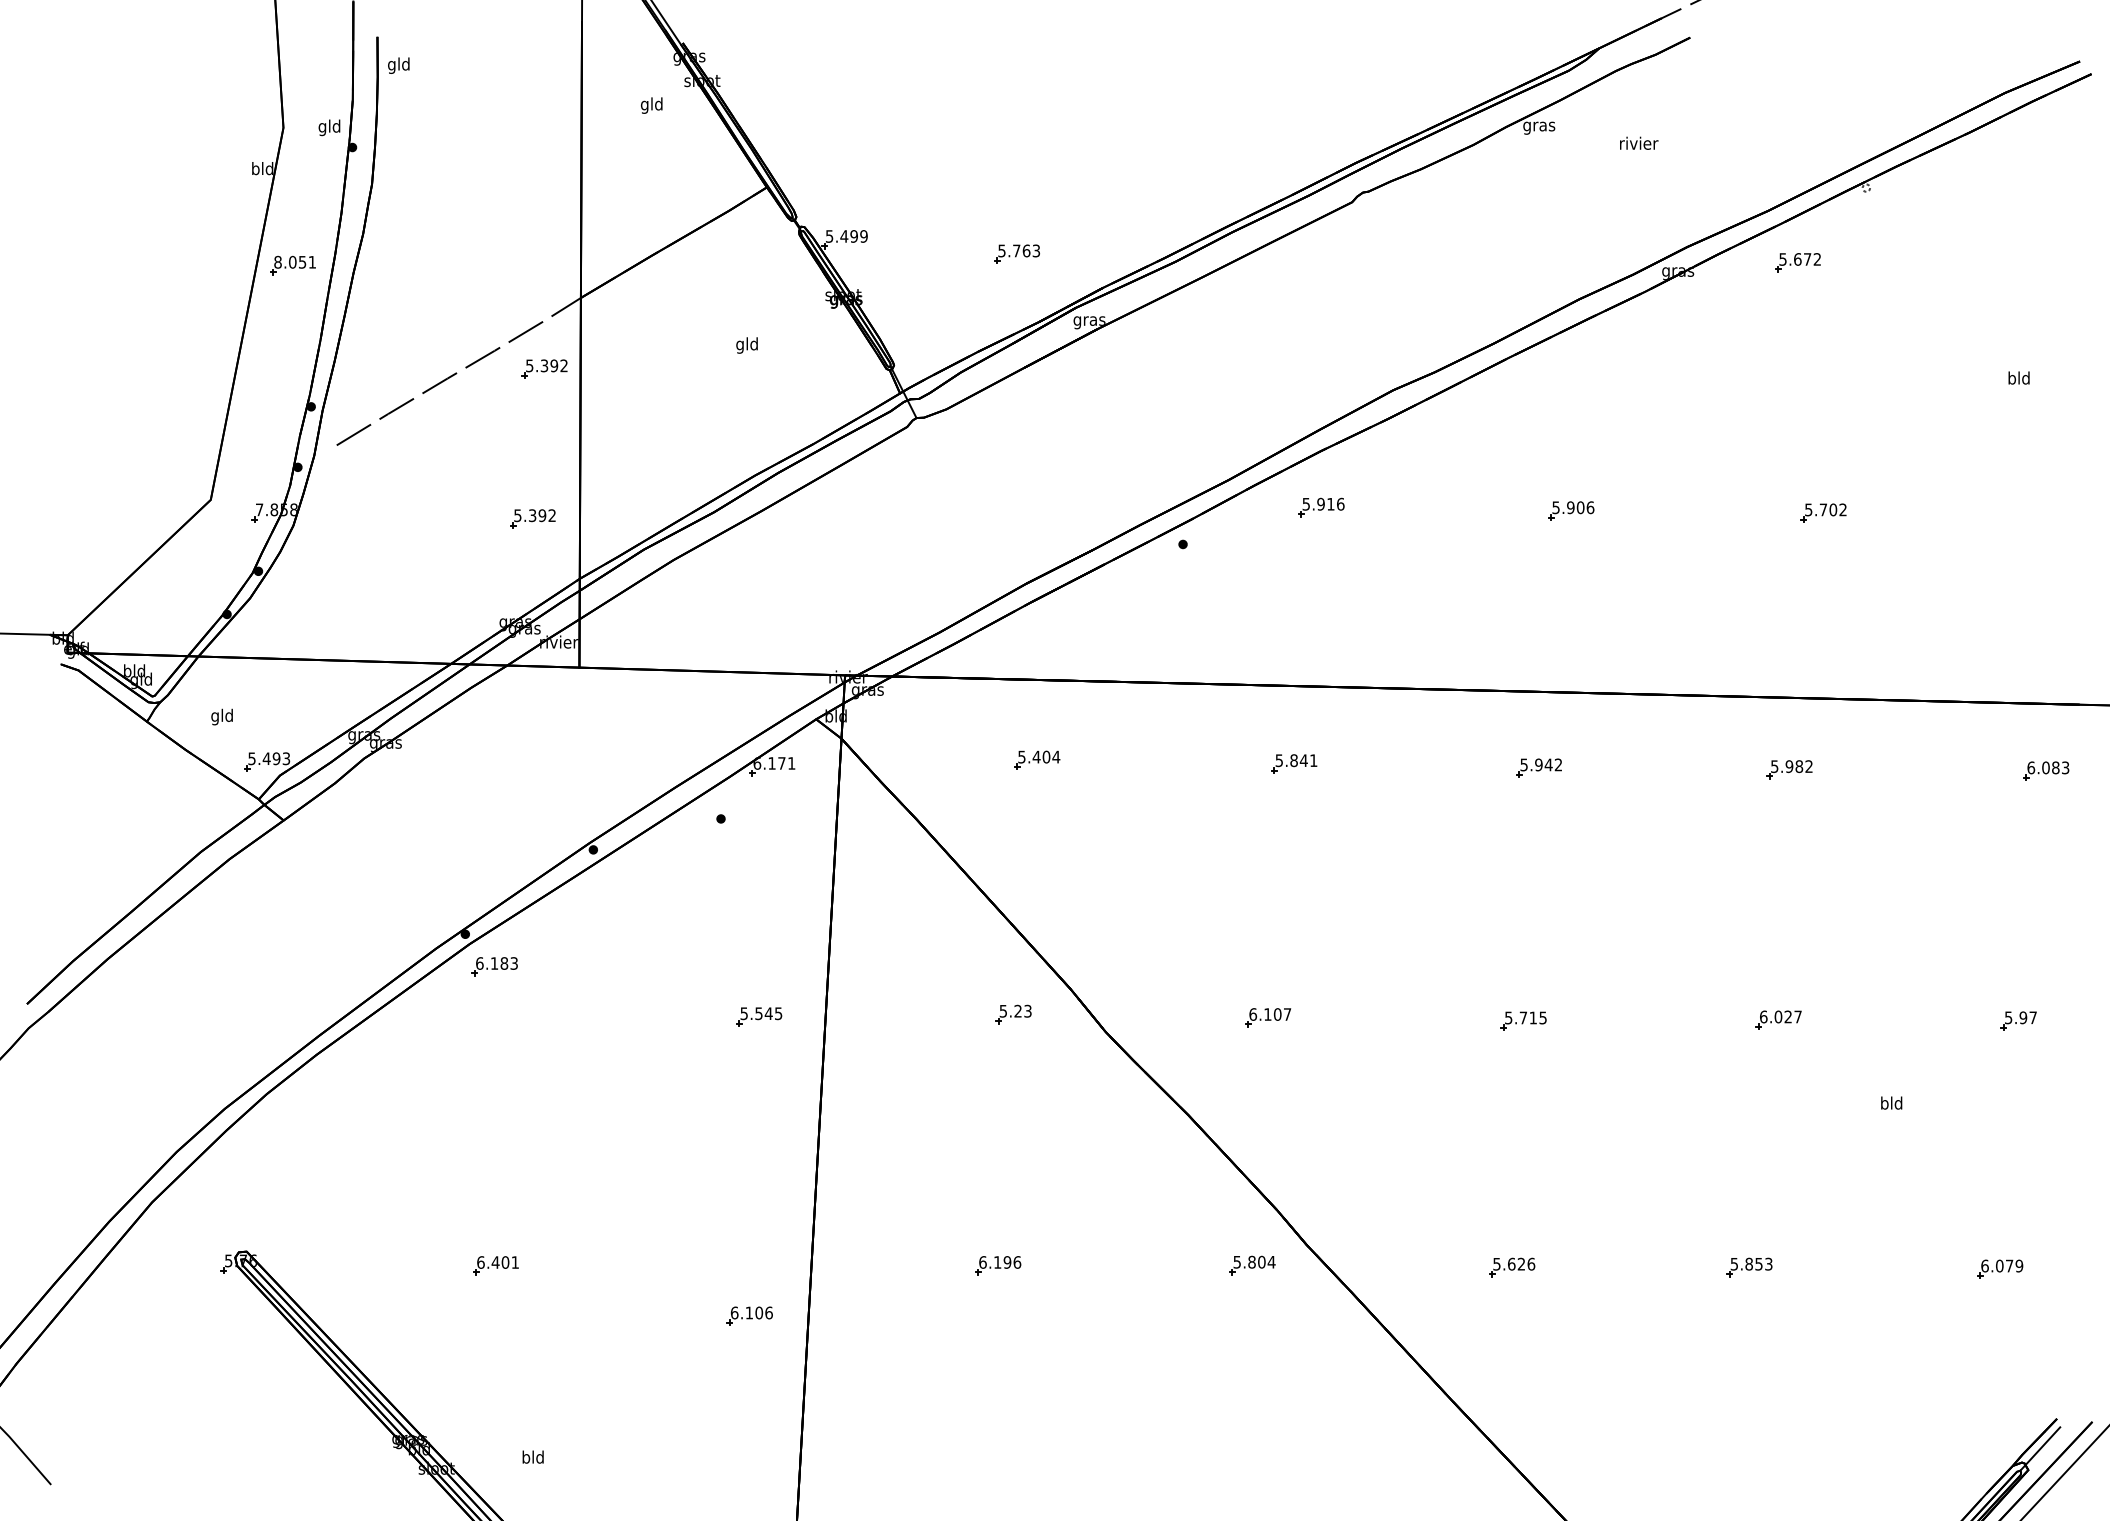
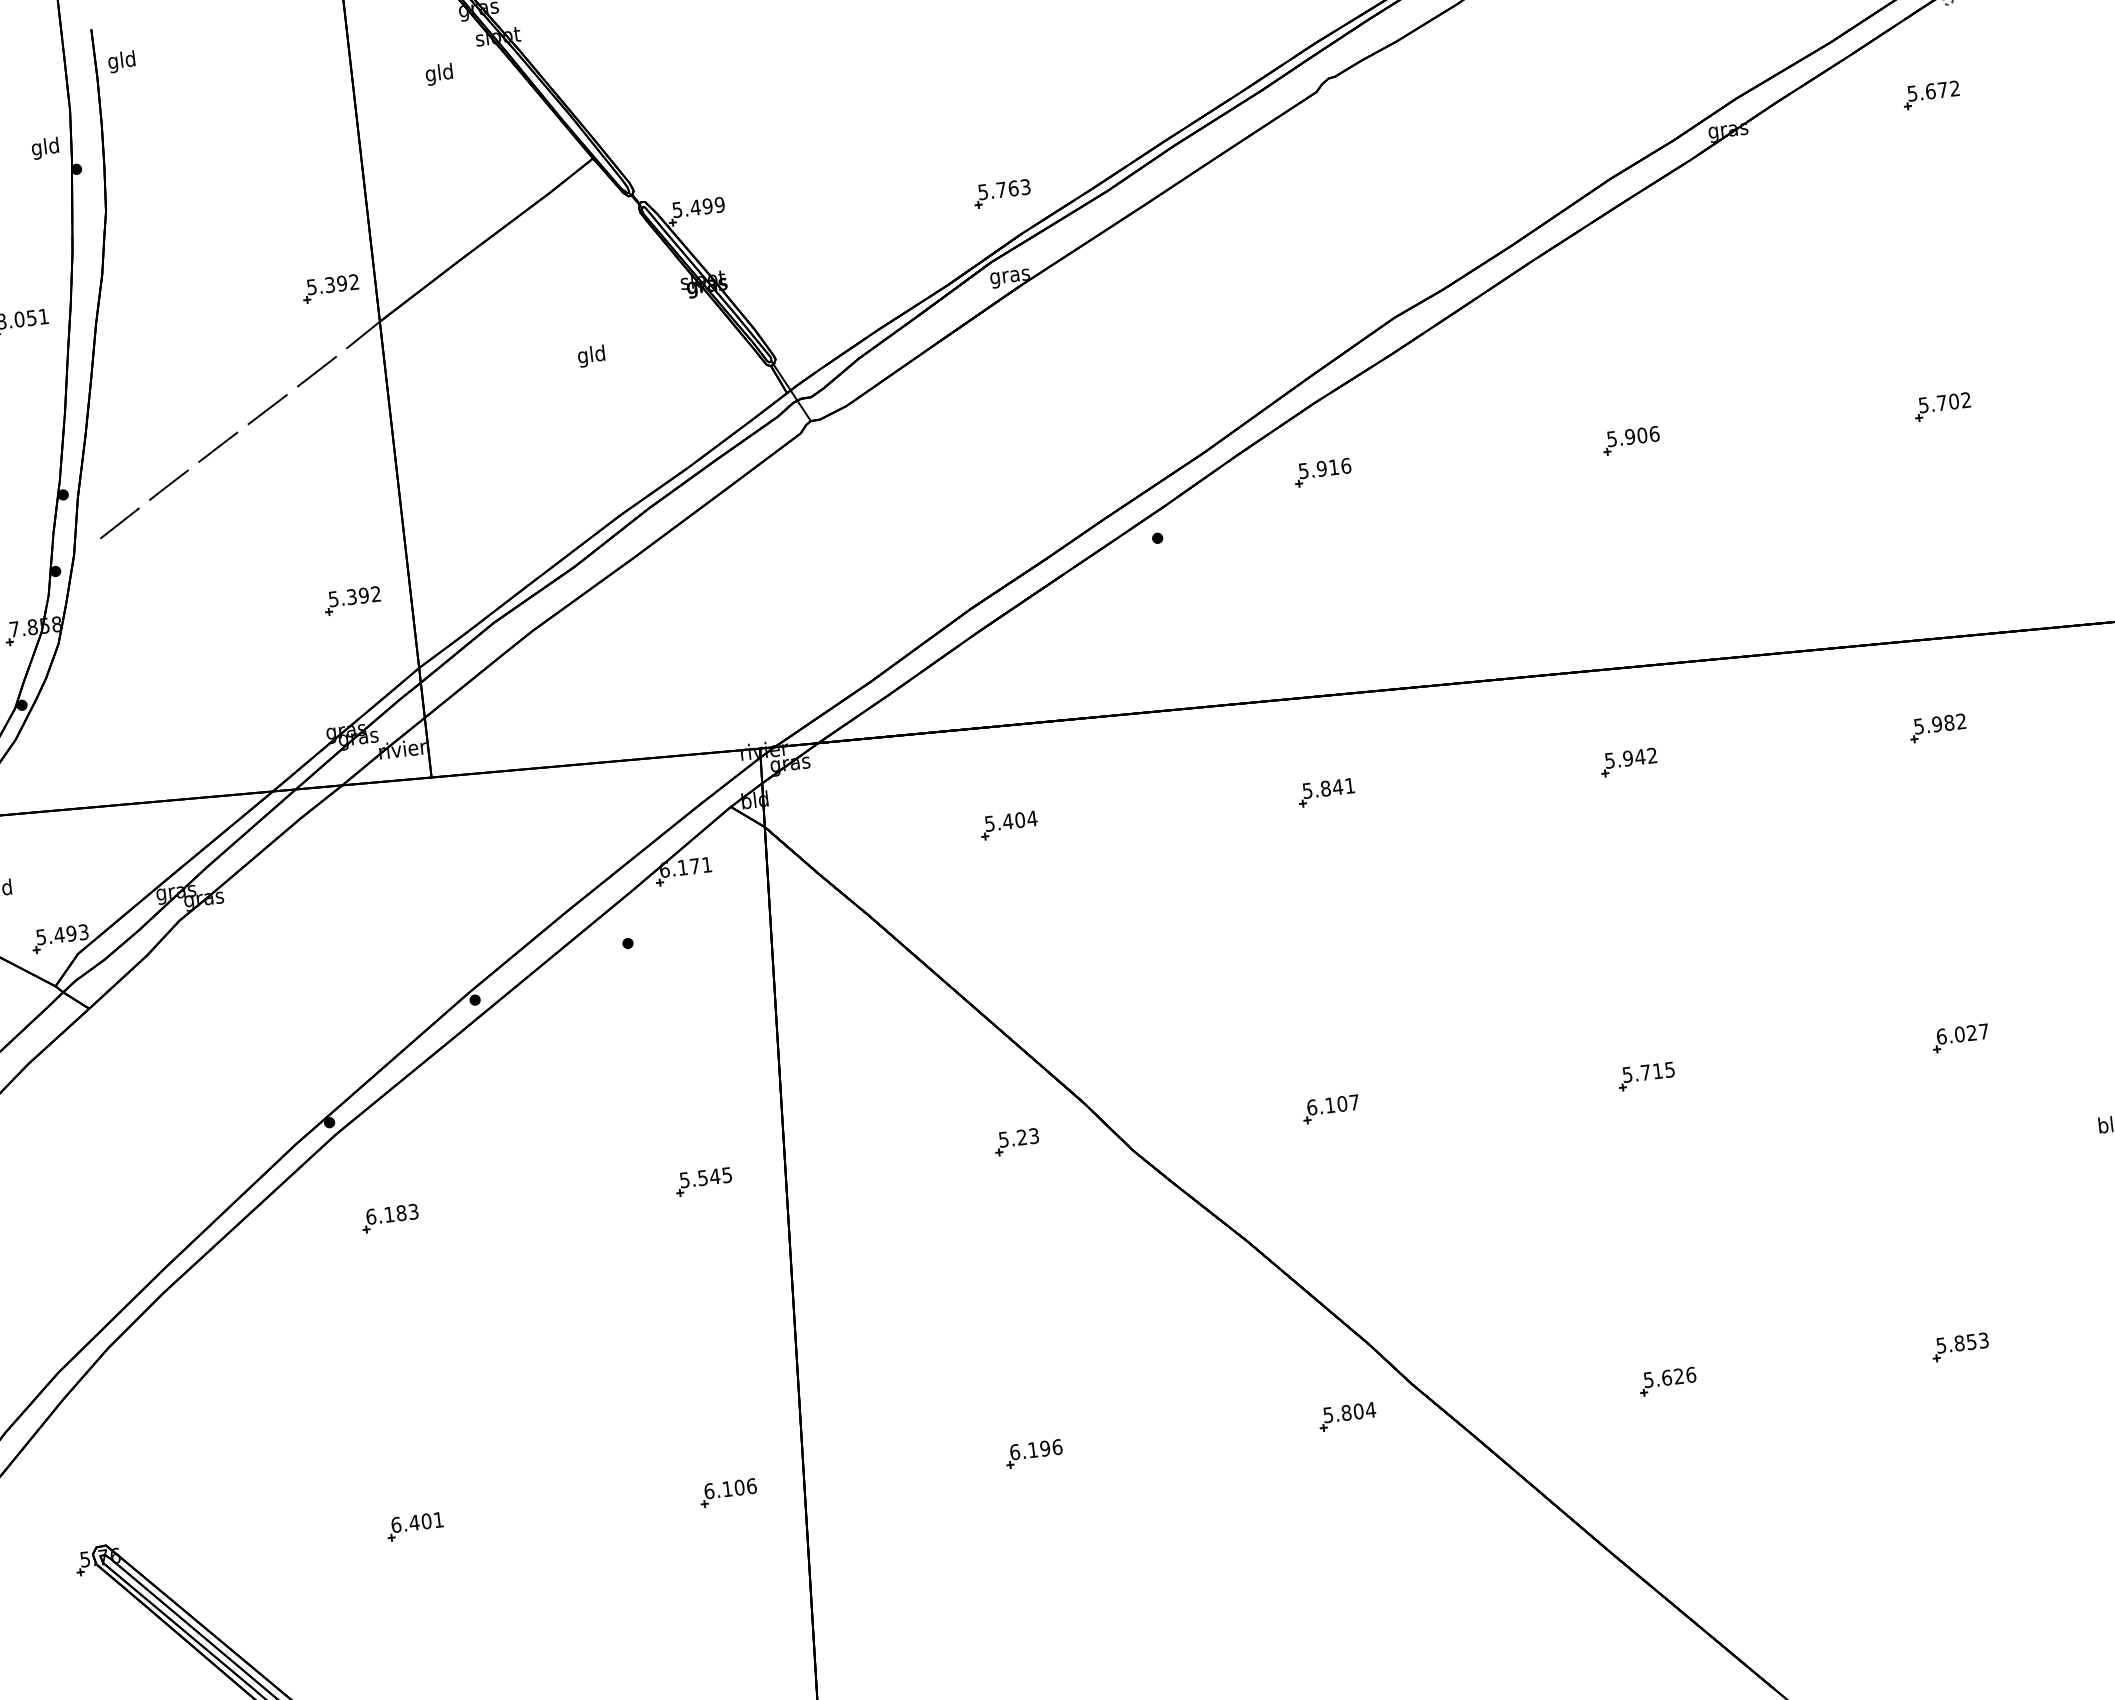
part: (1016, 253) -> (1001, 193), moved
part: (1797, 262) -> (1930, 95), moved
part: (544, 368) -> (330, 288), moved
part: (494, 966) -> (389, 1218), moved
part: (749, 1315) -> (728, 1492), moved

